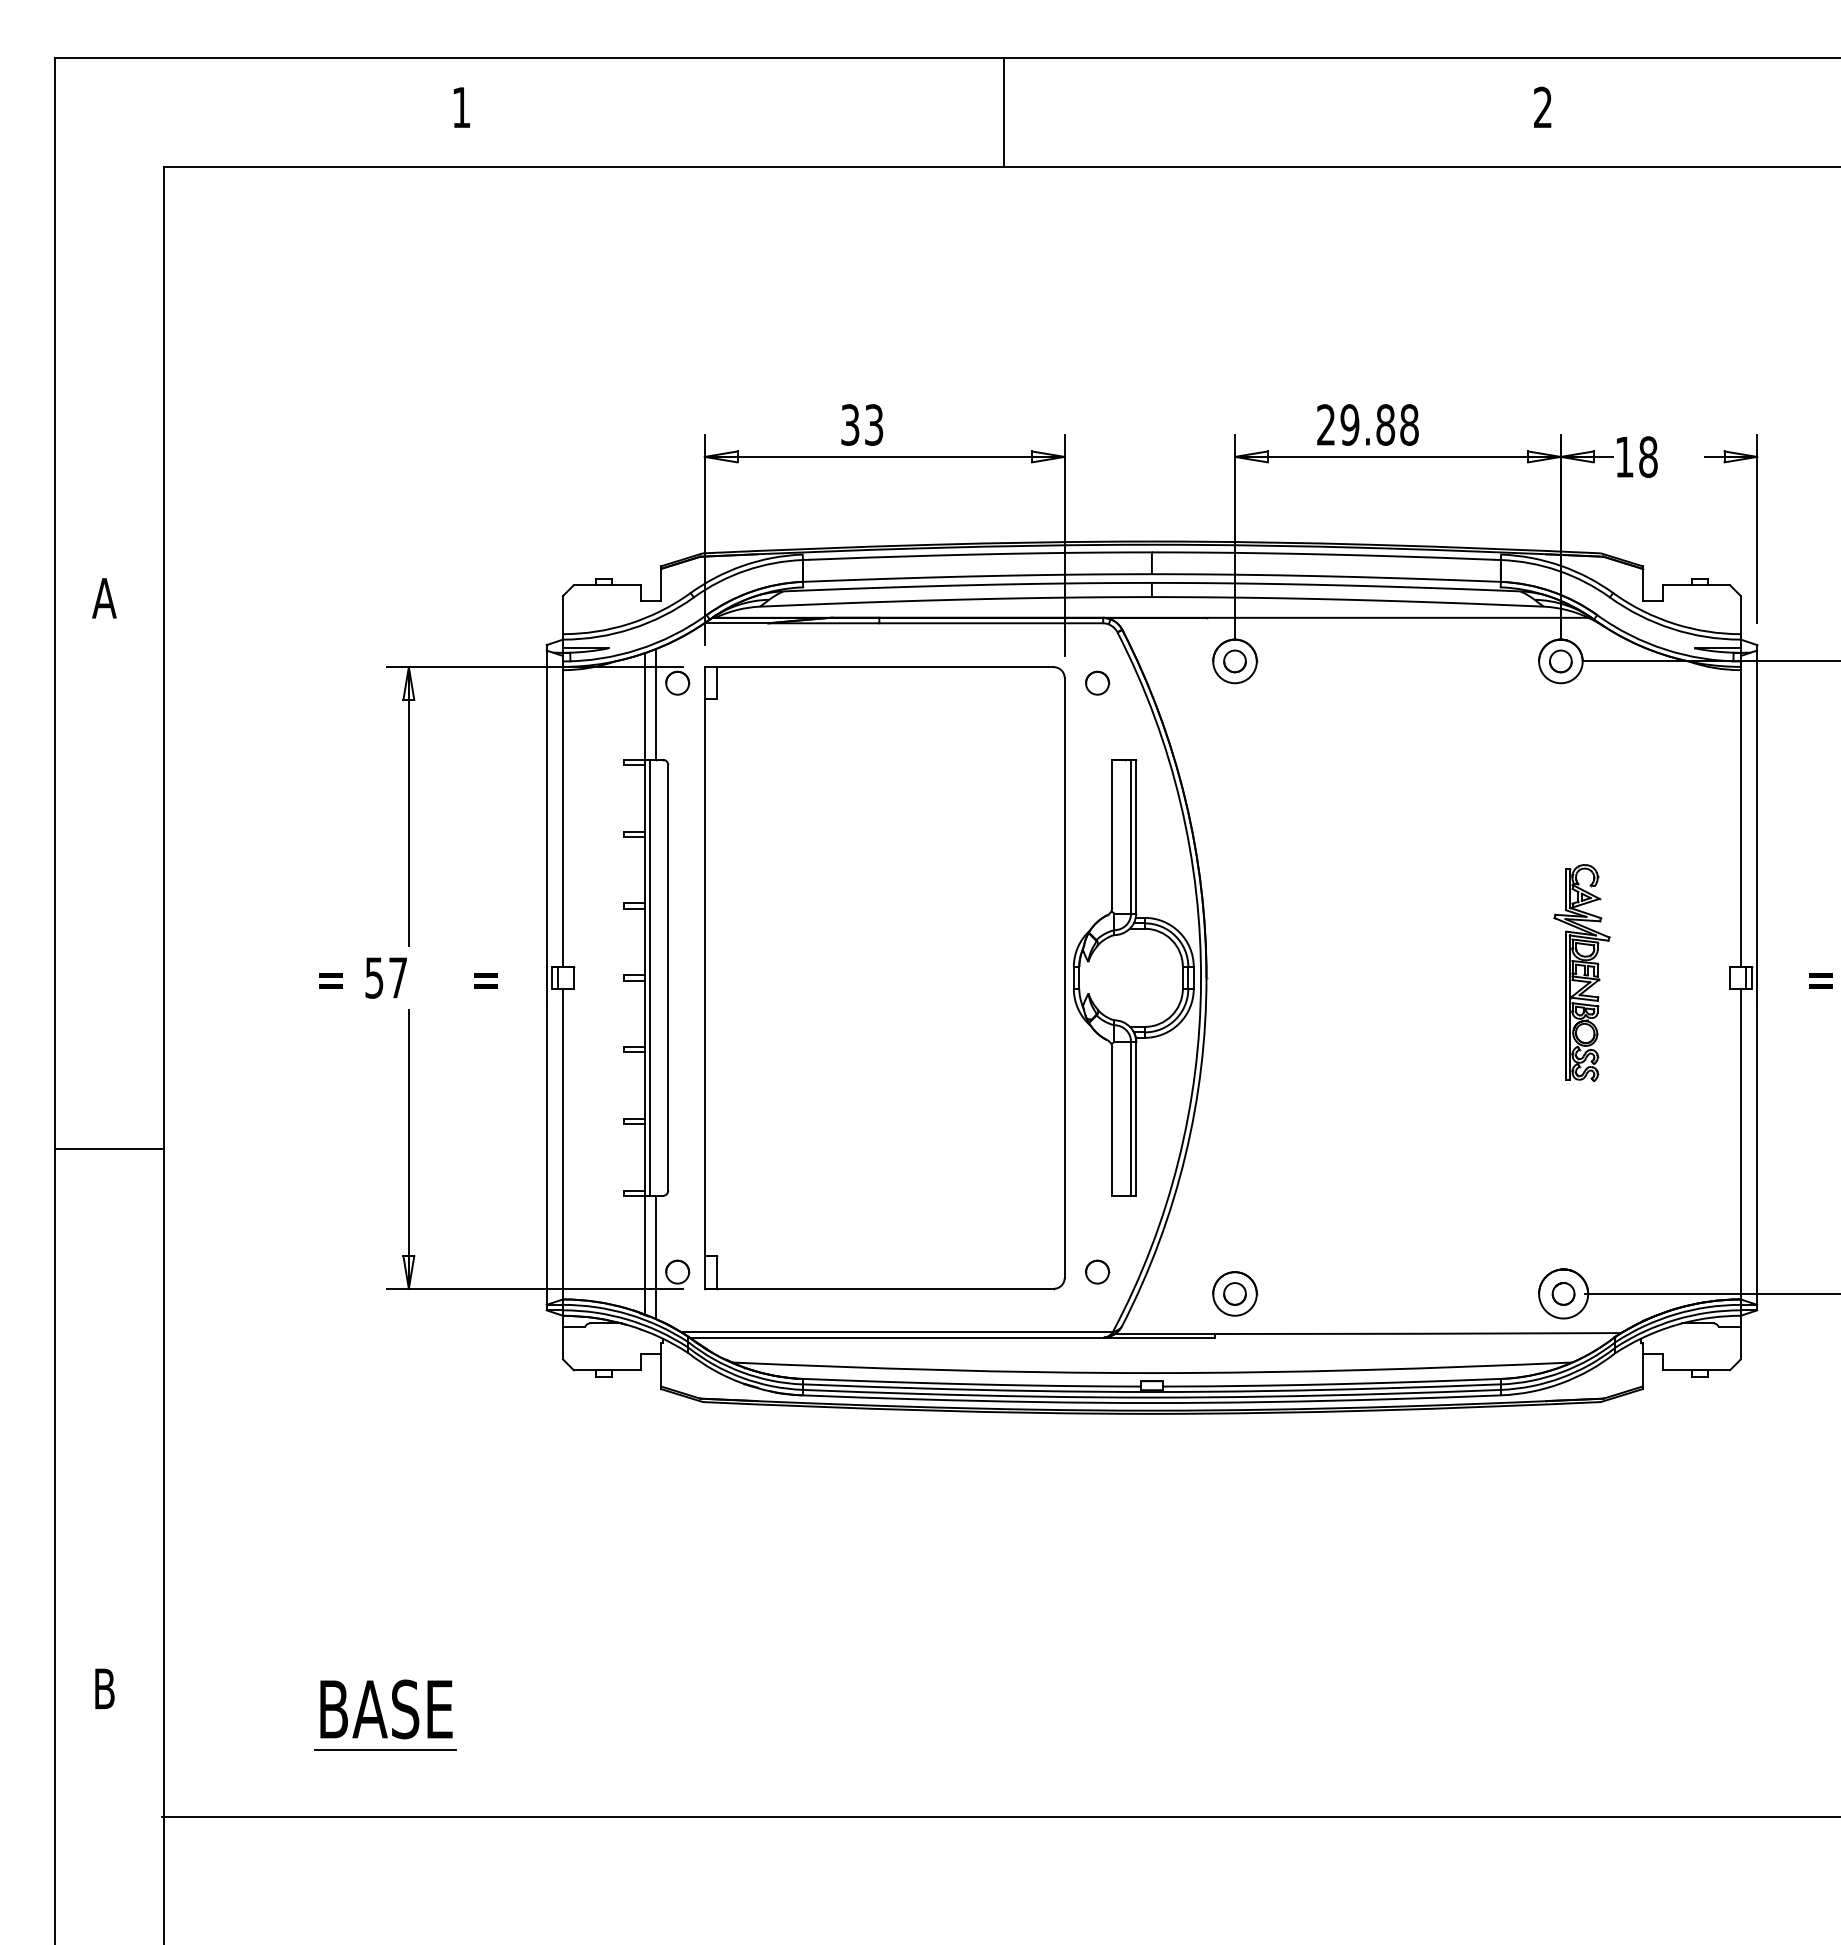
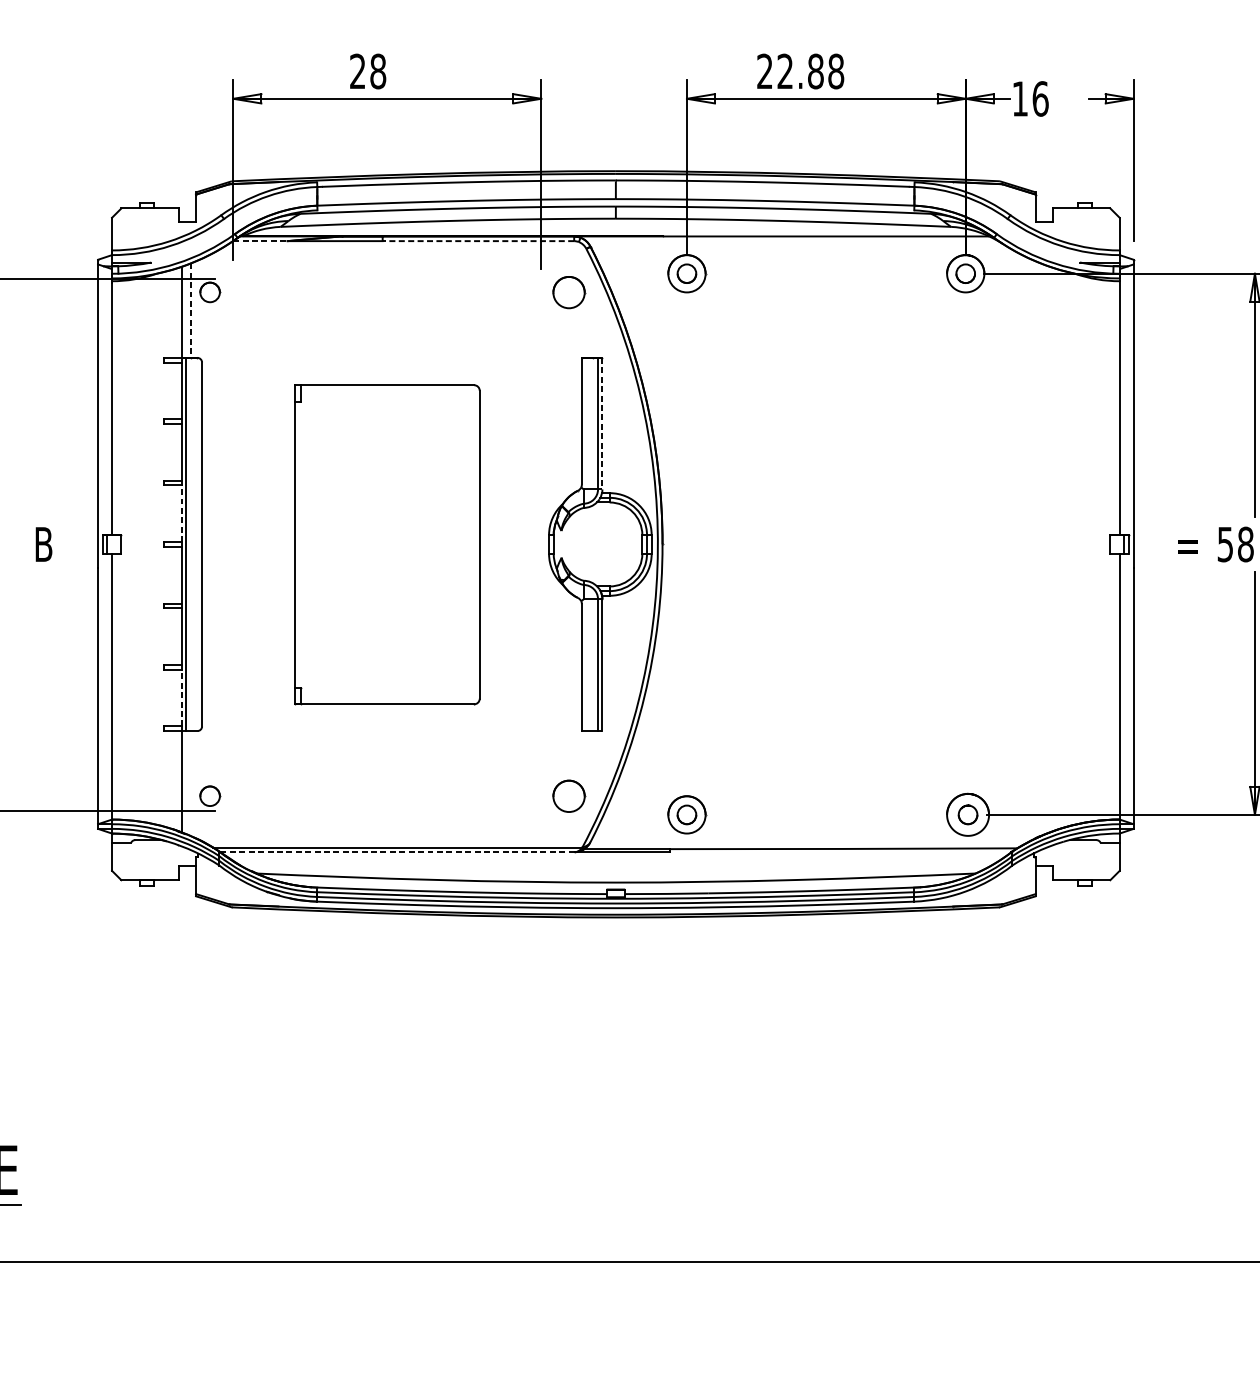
text: (862, 424) -> (368, 71), 33 -> 28
text: (1349, 424) -> (784, 71), 29.88 -> 22.88
text: (1648, 456) -> (1040, 98), 18 -> 16
line: (736, 623) -> (260, 241), solid -> dashed
line: (991, 623) -> (478, 241), solid -> dashed
part: (1097, 682) -> (569, 291), size x1.6
line: (655, 704) -> (191, 310), solid -> dashed
line: (1136, 836) -> (602, 423), solid -> dashed
line: (644, 941) -> (181, 513), solid -> dashed
part: (1581, 973) -> (983, 540), removed
text: (485, 977) -> (45, 544), = -> B
part: (884, 978) -> (387, 545), size x0.6
line: (644, 1156) -> (181, 697), solid -> dashed
line: (655, 1257) -> (191, 783), removed
part: (1097, 1271) -> (569, 795), size x1.6
line: (896, 1337) -> (397, 852), solid -> dashed

